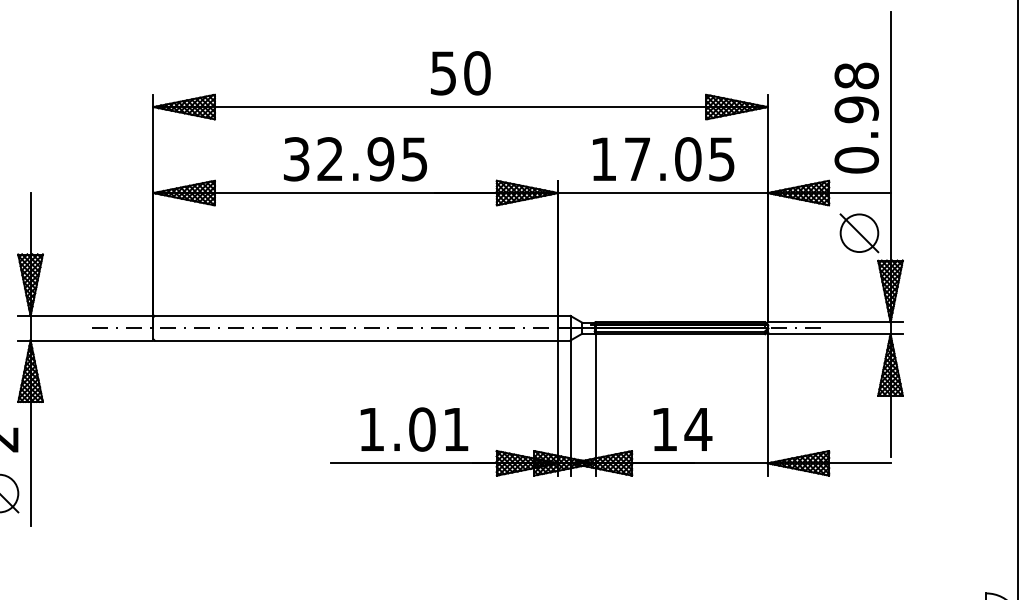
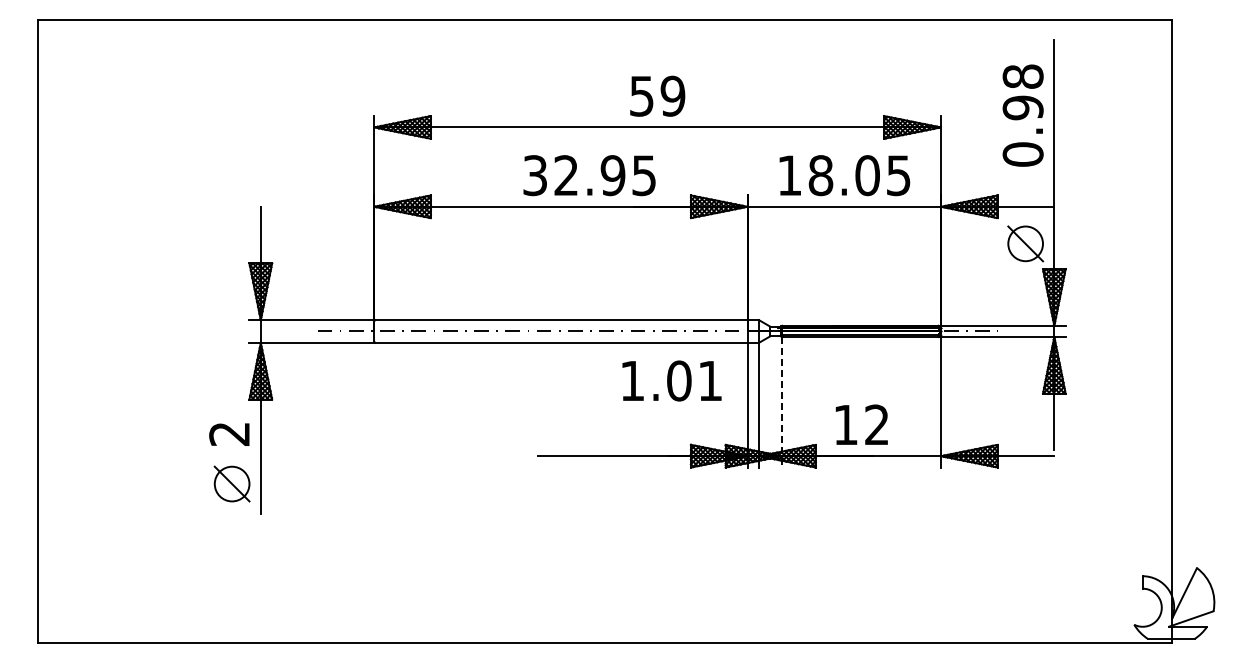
text: (476, 72) -> (672, 95), 50 -> 59
text: (856, 117) -> (1022, 115), moved
text: (355, 159) -> (589, 175), moved
text: (637, 159) -> (820, 175), 17.05 -> 18.05
line: (595, 405) -> (782, 402), solid -> dashed
text: (413, 429) -> (671, 380), moved
text: (697, 429) -> (876, 424), 14 -> 12

